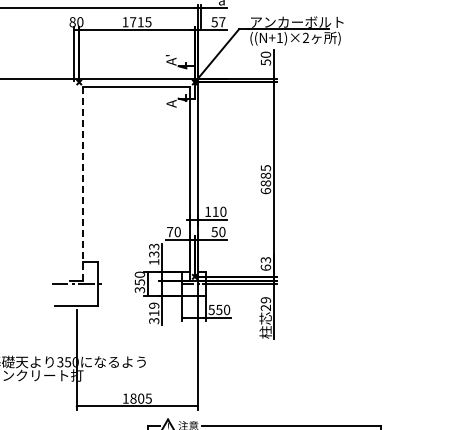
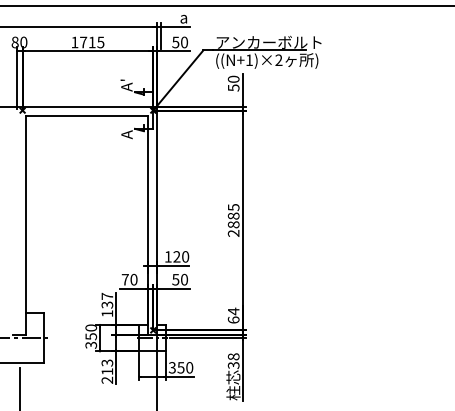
text: (222, 22) -> (184, 42), 57 -> 50
line: (82, 183) -> (26, 224), dashed -> solid
text: (265, 191) -> (233, 233), 6885 -> 2885
text: (215, 211) -> (176, 256), 110 -> 120
text: (154, 246) -> (107, 296), 133 -> 137
text: (265, 259) -> (233, 310), 63 -> 64
text: (266, 304) -> (234, 361), 29 -> 38
text: (211, 309) -> (172, 367), 550 -> 350
text: (154, 313) -> (107, 371), 319 -> 213

